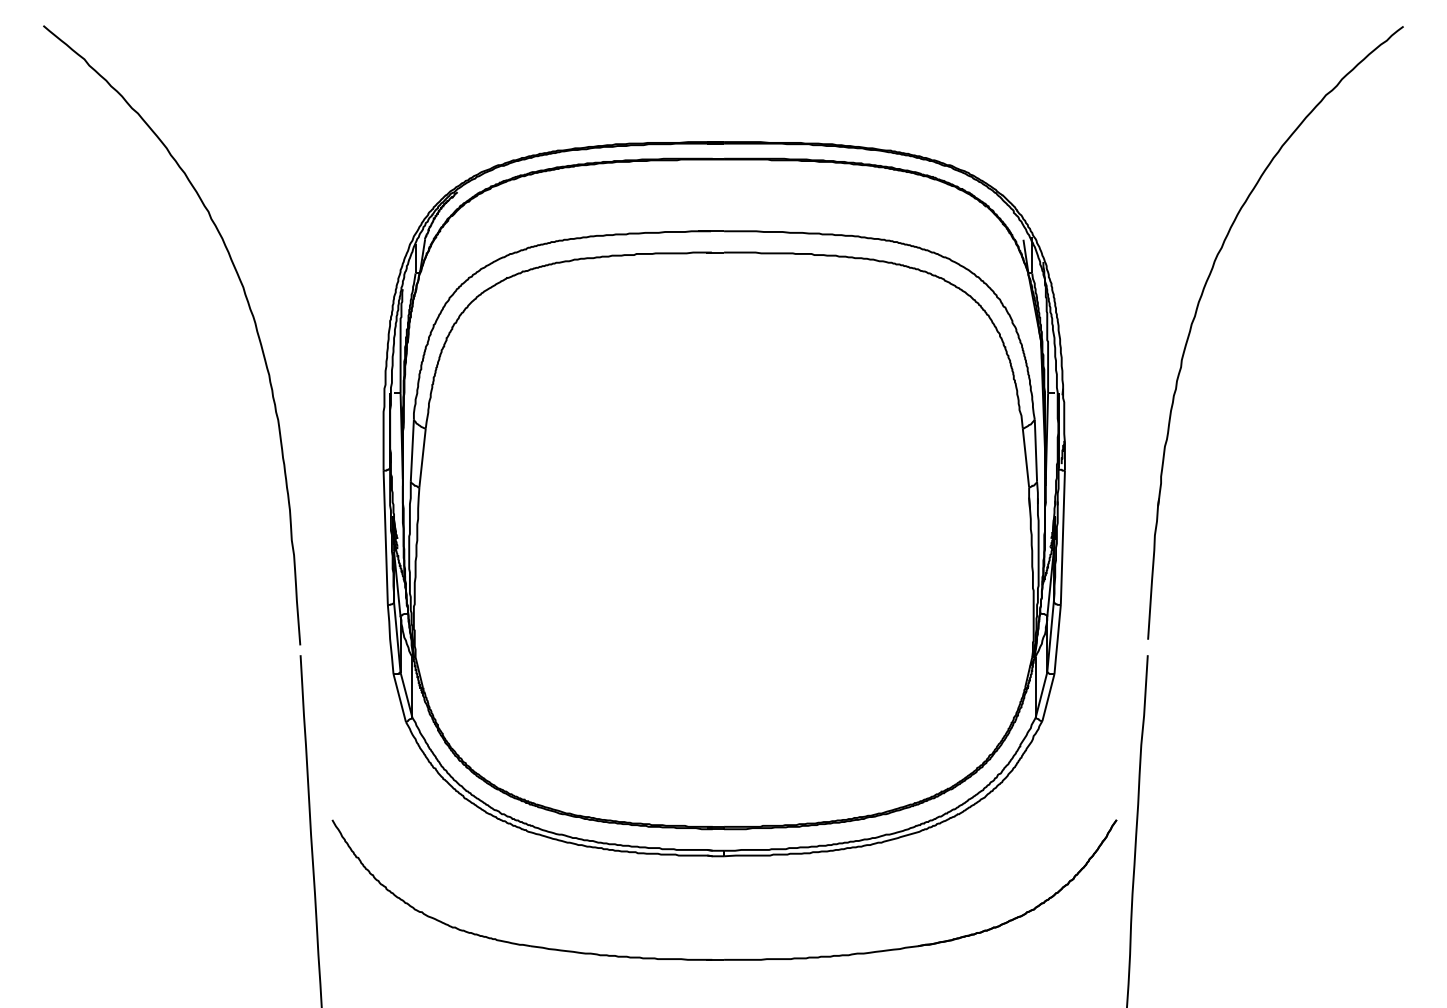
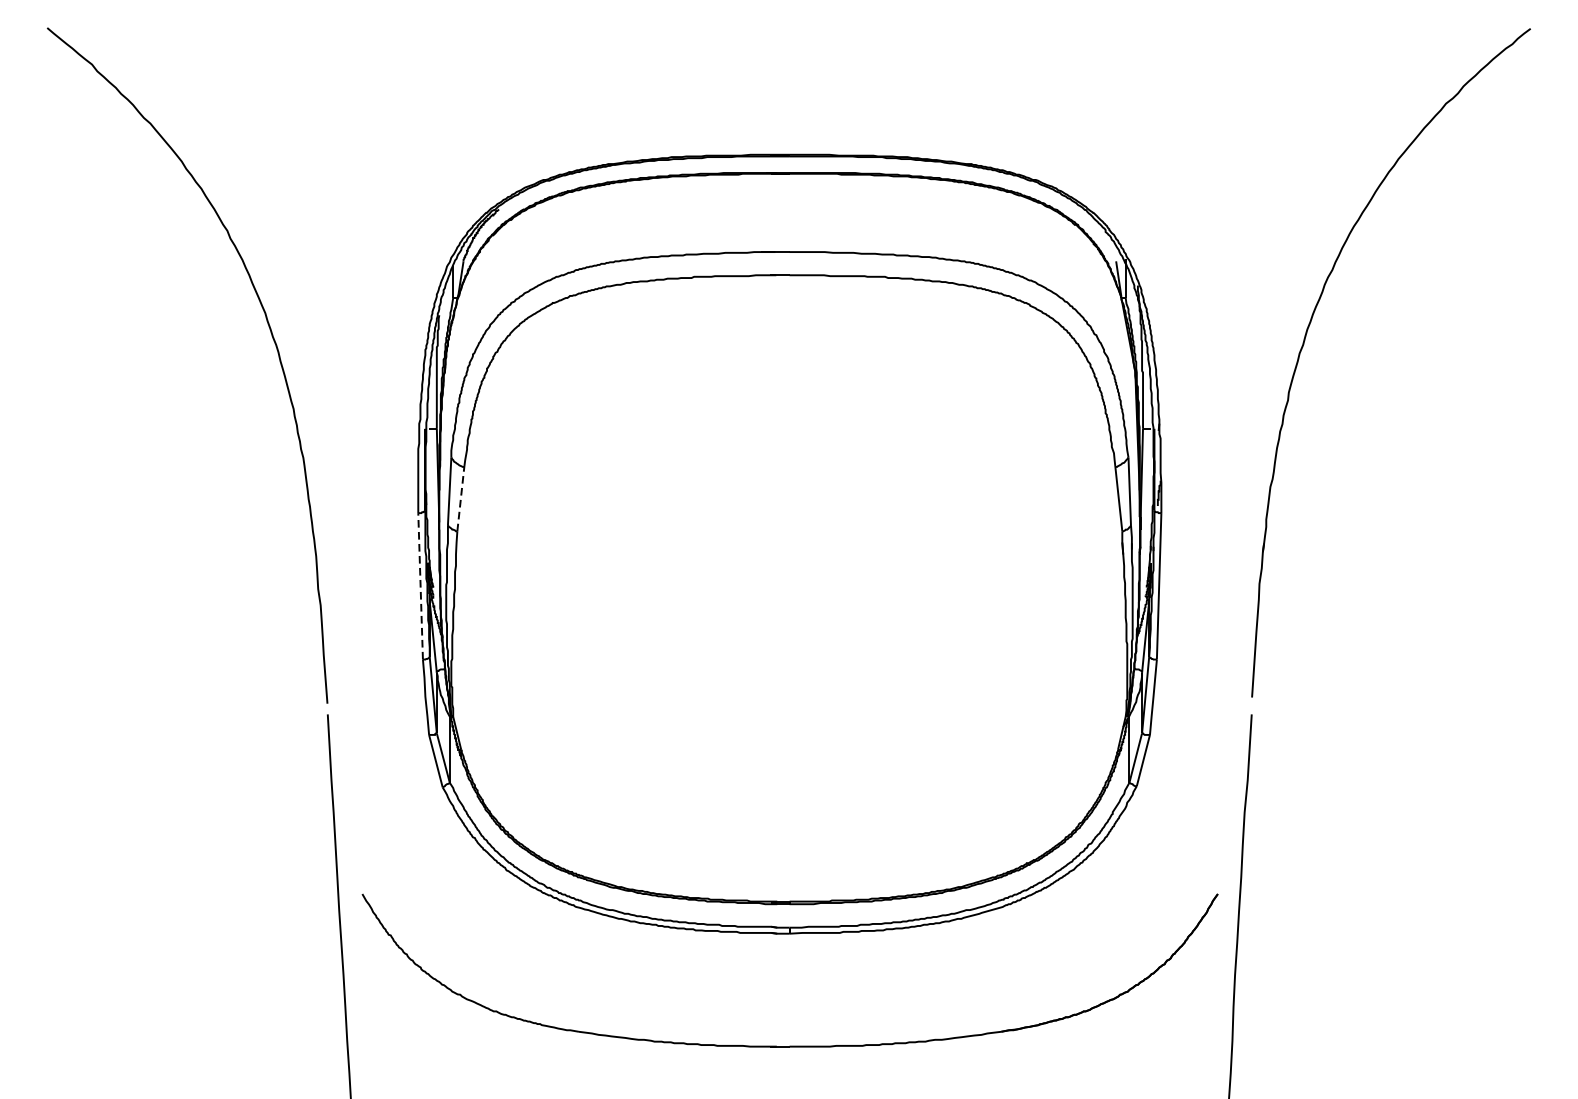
line: (422, 457) -> (460, 498), solid -> dashed
line: (385, 537) -> (420, 586), solid -> dashed

